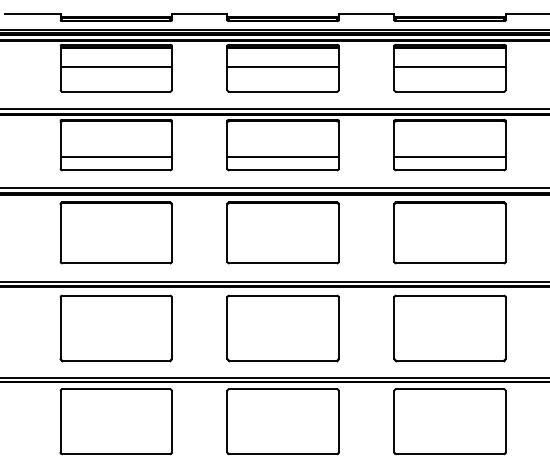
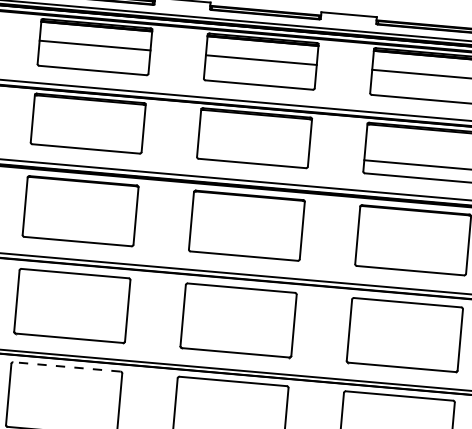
line: (115, 157) -> (86, 135), removed
line: (282, 157) -> (252, 150), removed
line: (116, 389) -> (67, 367), solid -> dashed

